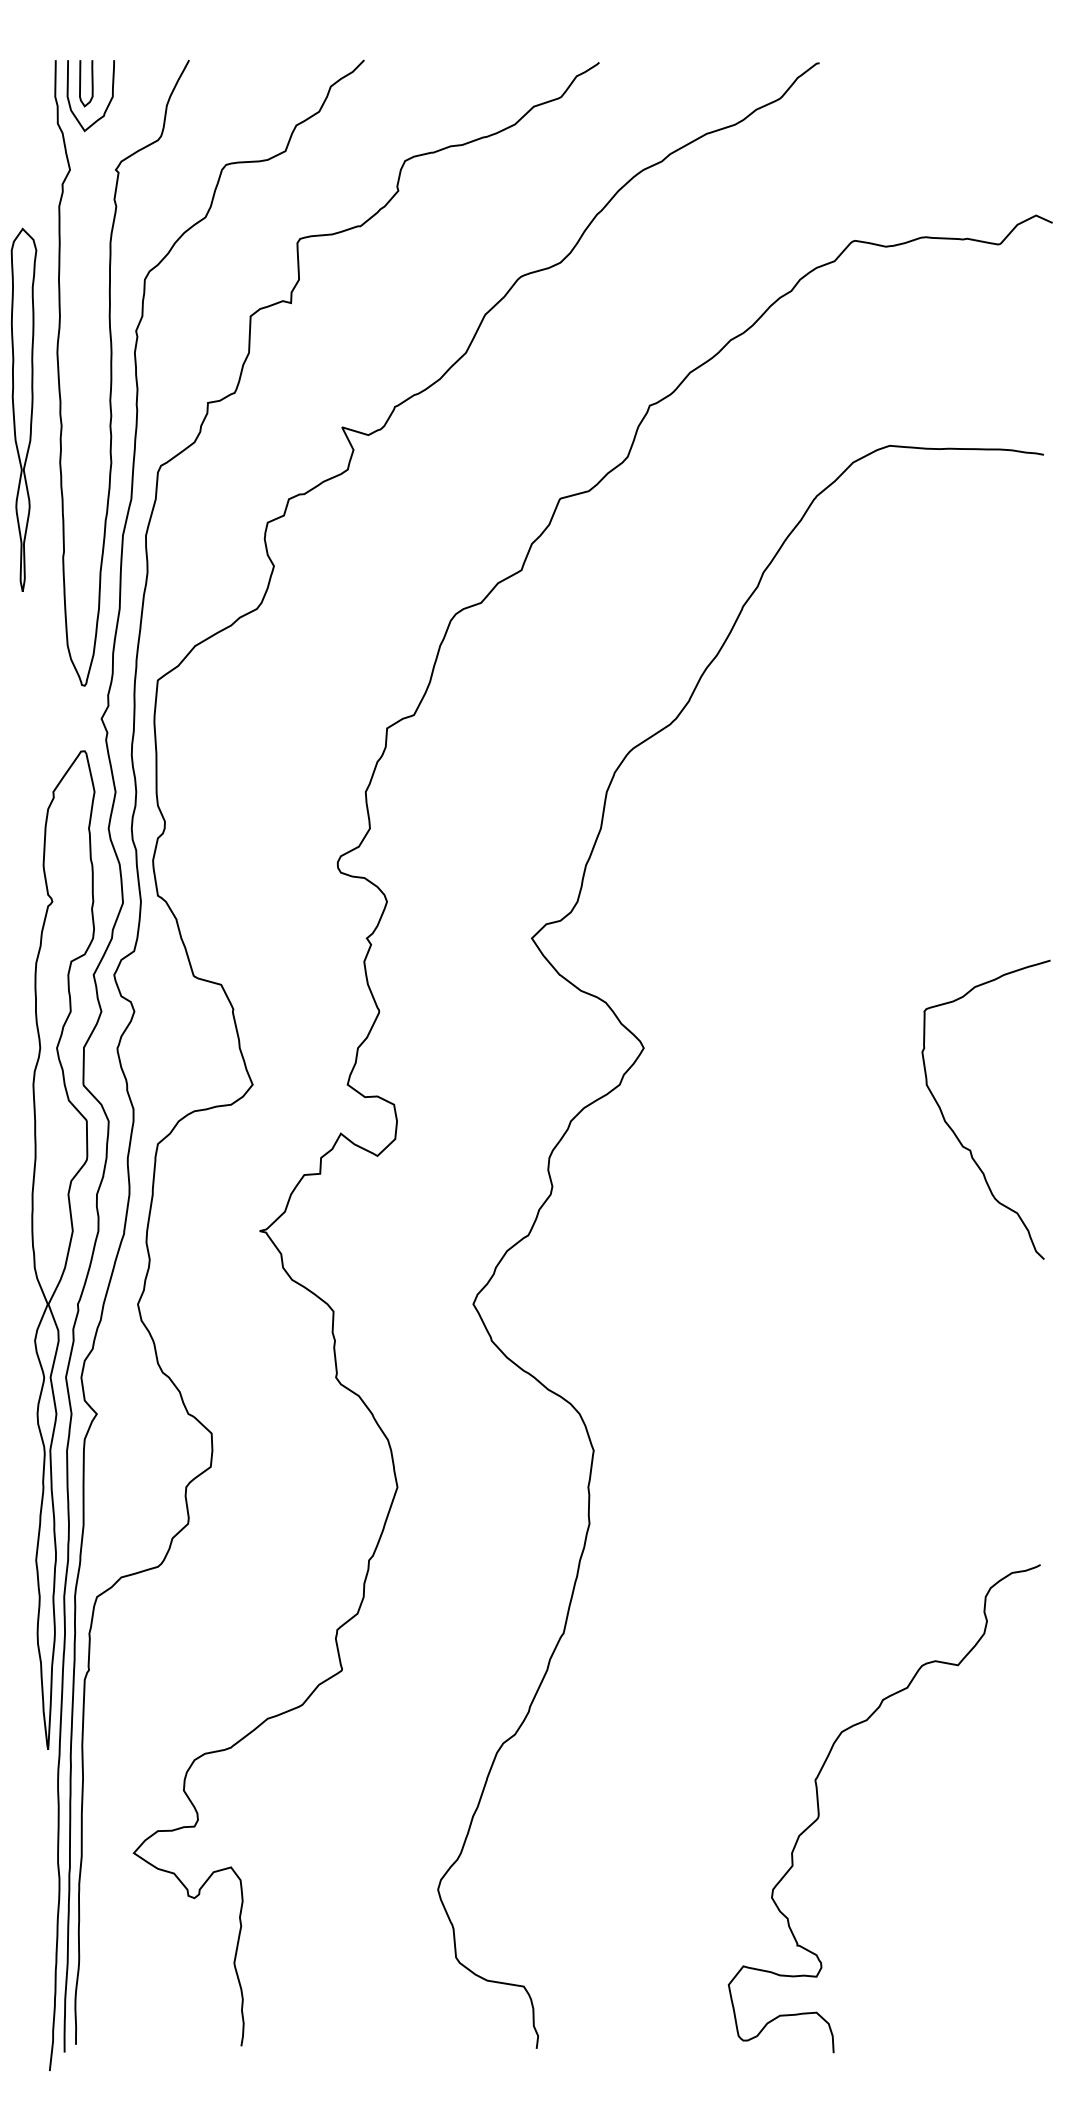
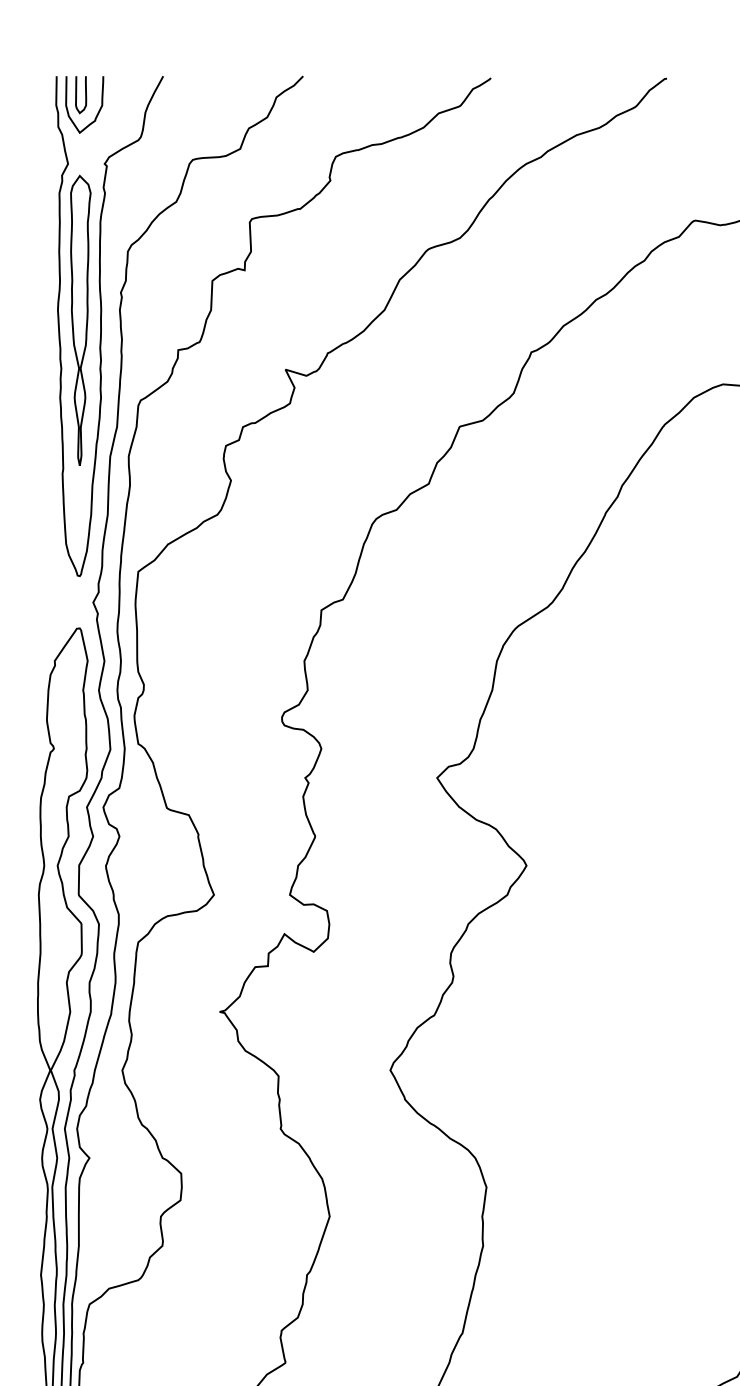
part: (23, 409) -> (80, 320), moved

